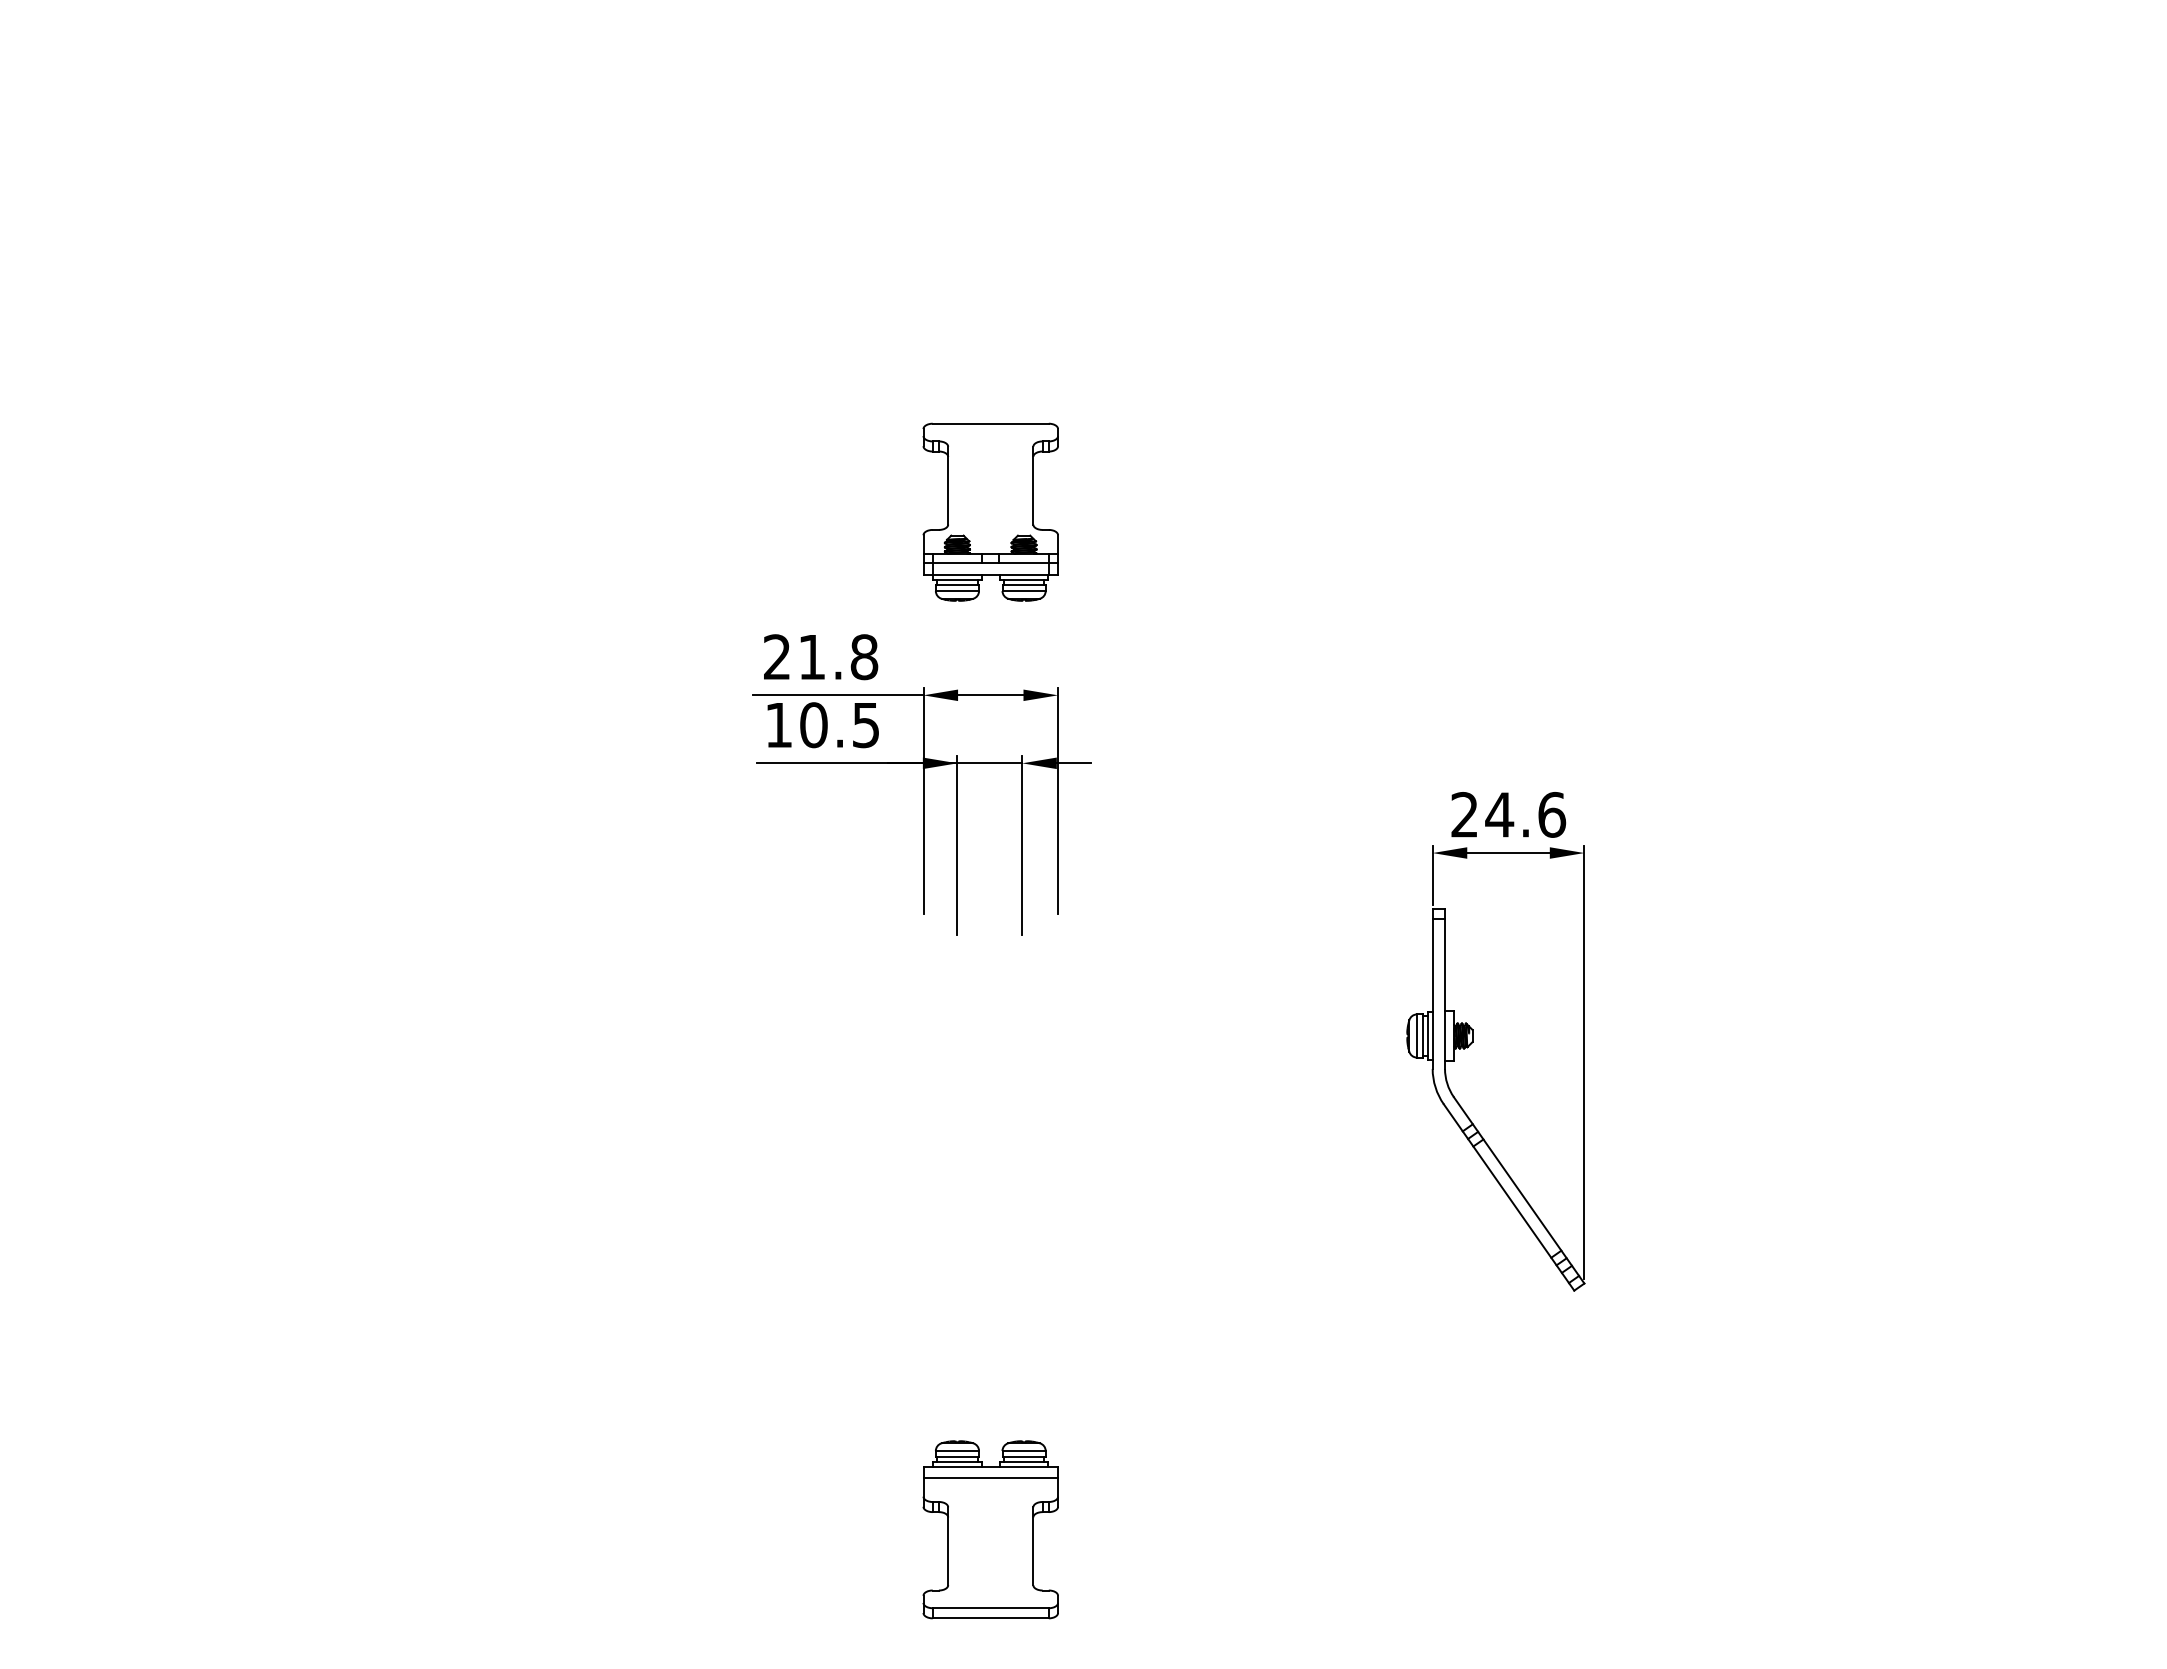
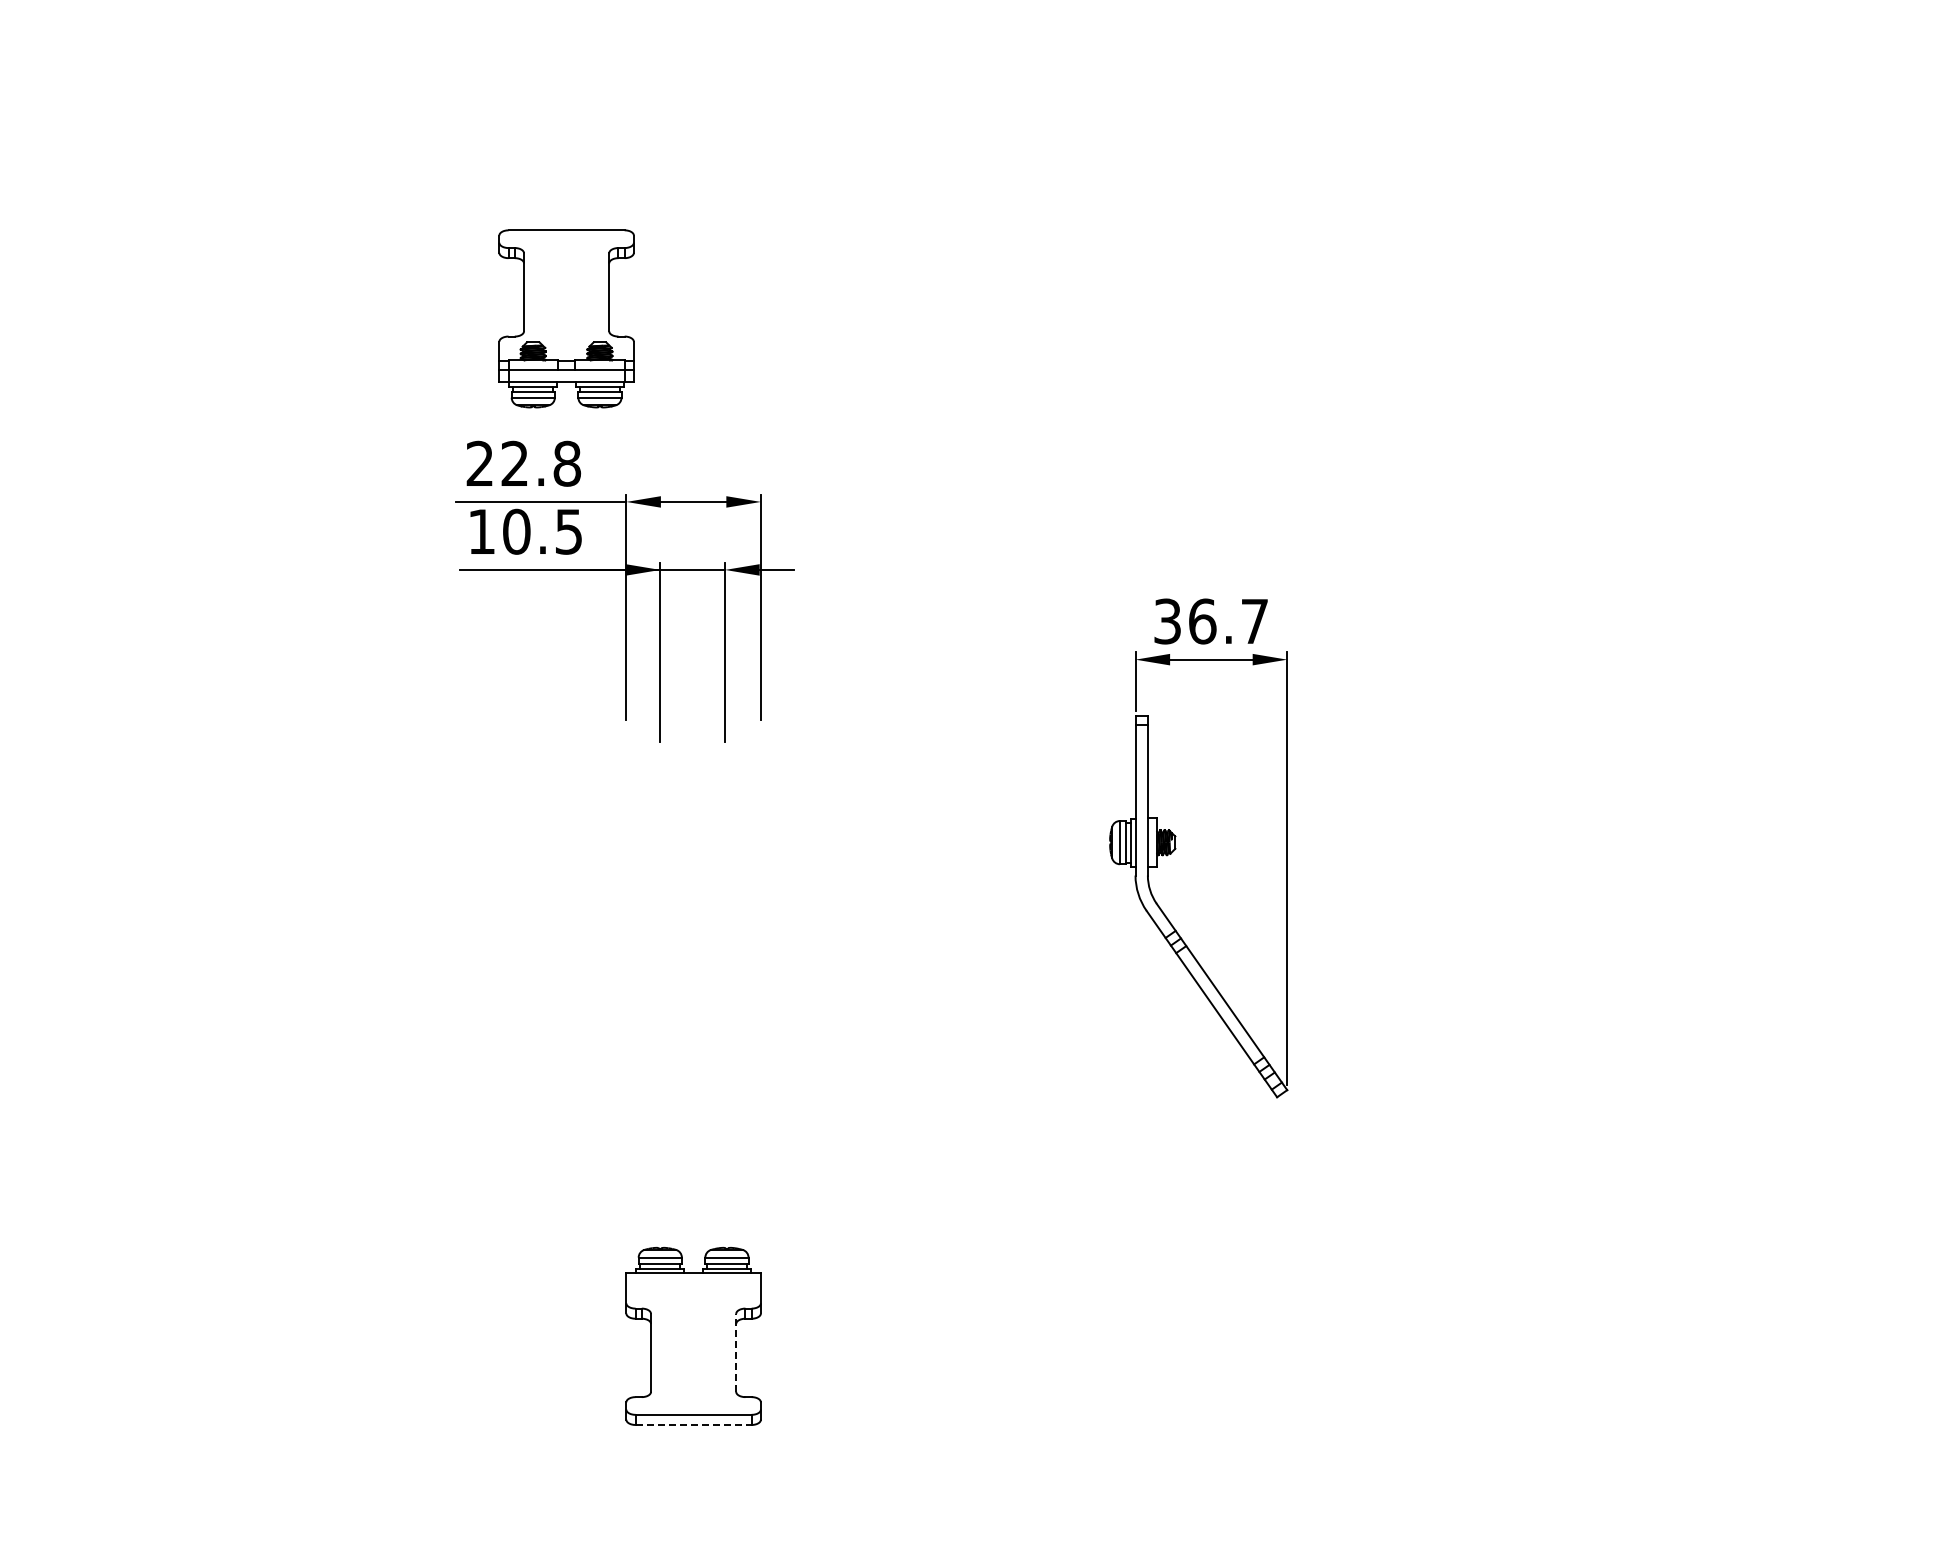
part: (990, 511) -> (566, 318), moved
text: (811, 656) -> (514, 463), 21.8 -> 22.8
text: (1508, 814) -> (1211, 621), 24.6 -> 36.7
line: (990, 1477) -> (693, 1284), removed
line: (1033, 1546) -> (736, 1353), solid -> dashed
line: (991, 1618) -> (694, 1425), solid -> dashed

